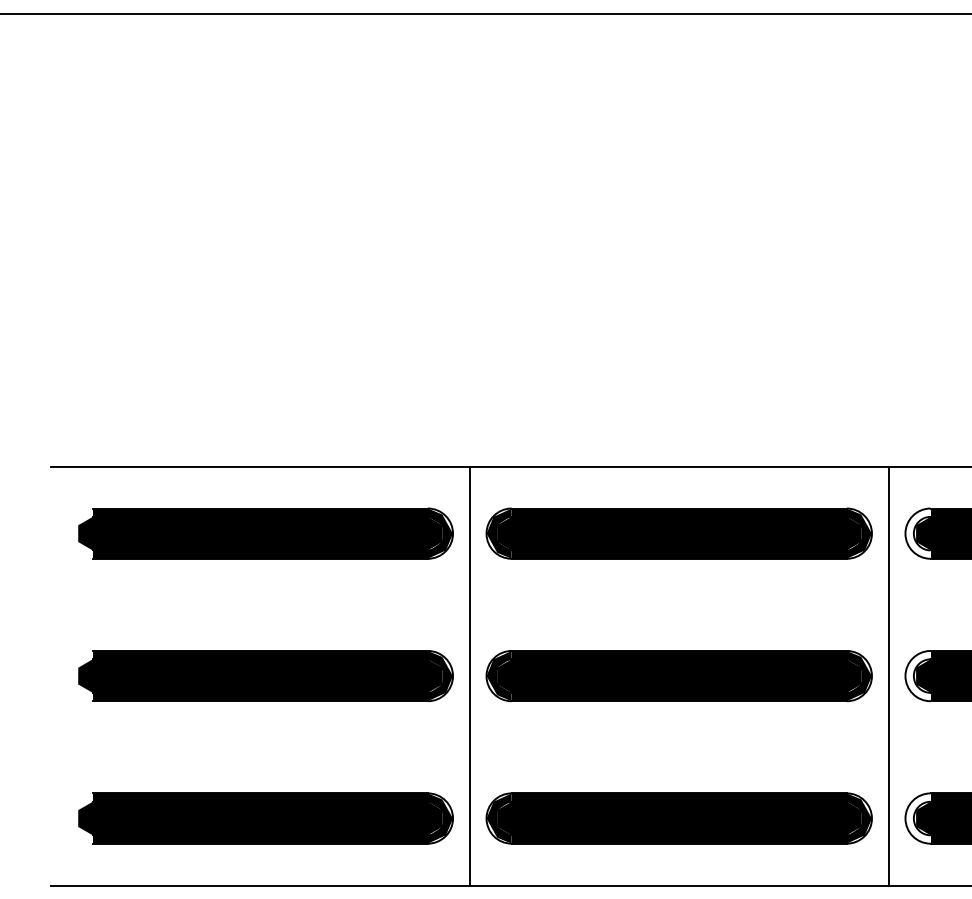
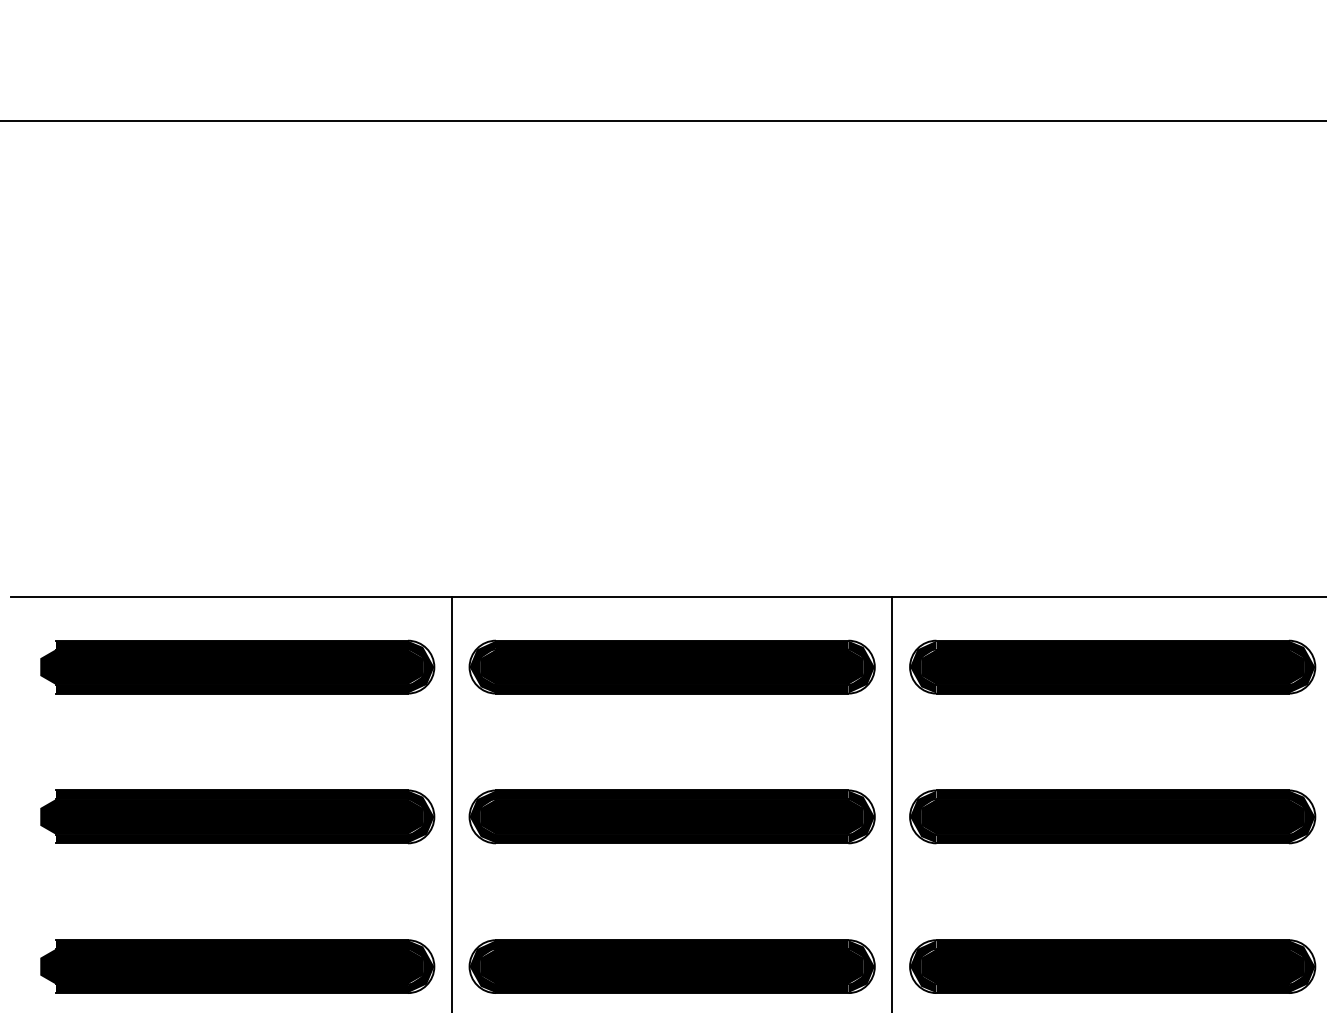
fill: (918, 533) -> (923, 666), added
fill: (918, 675) -> (923, 816), added
fill: (918, 818) -> (923, 966), added

